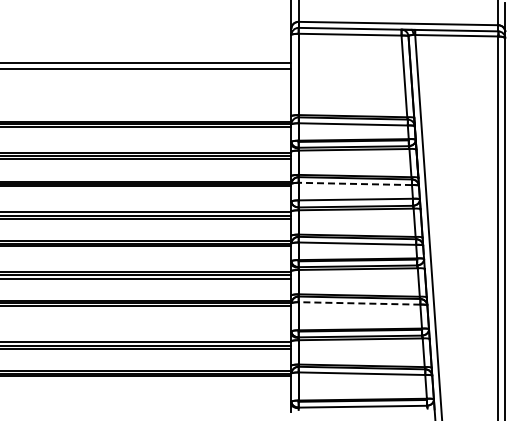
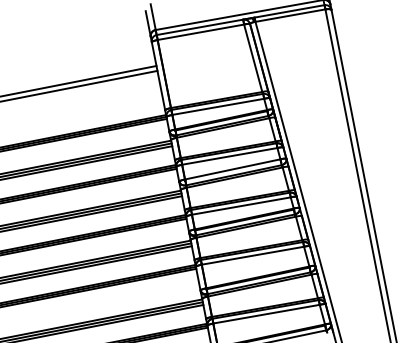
line: (355, 183) -> (229, 155), dashed -> solid
line: (359, 303) -> (252, 255), dashed -> solid

